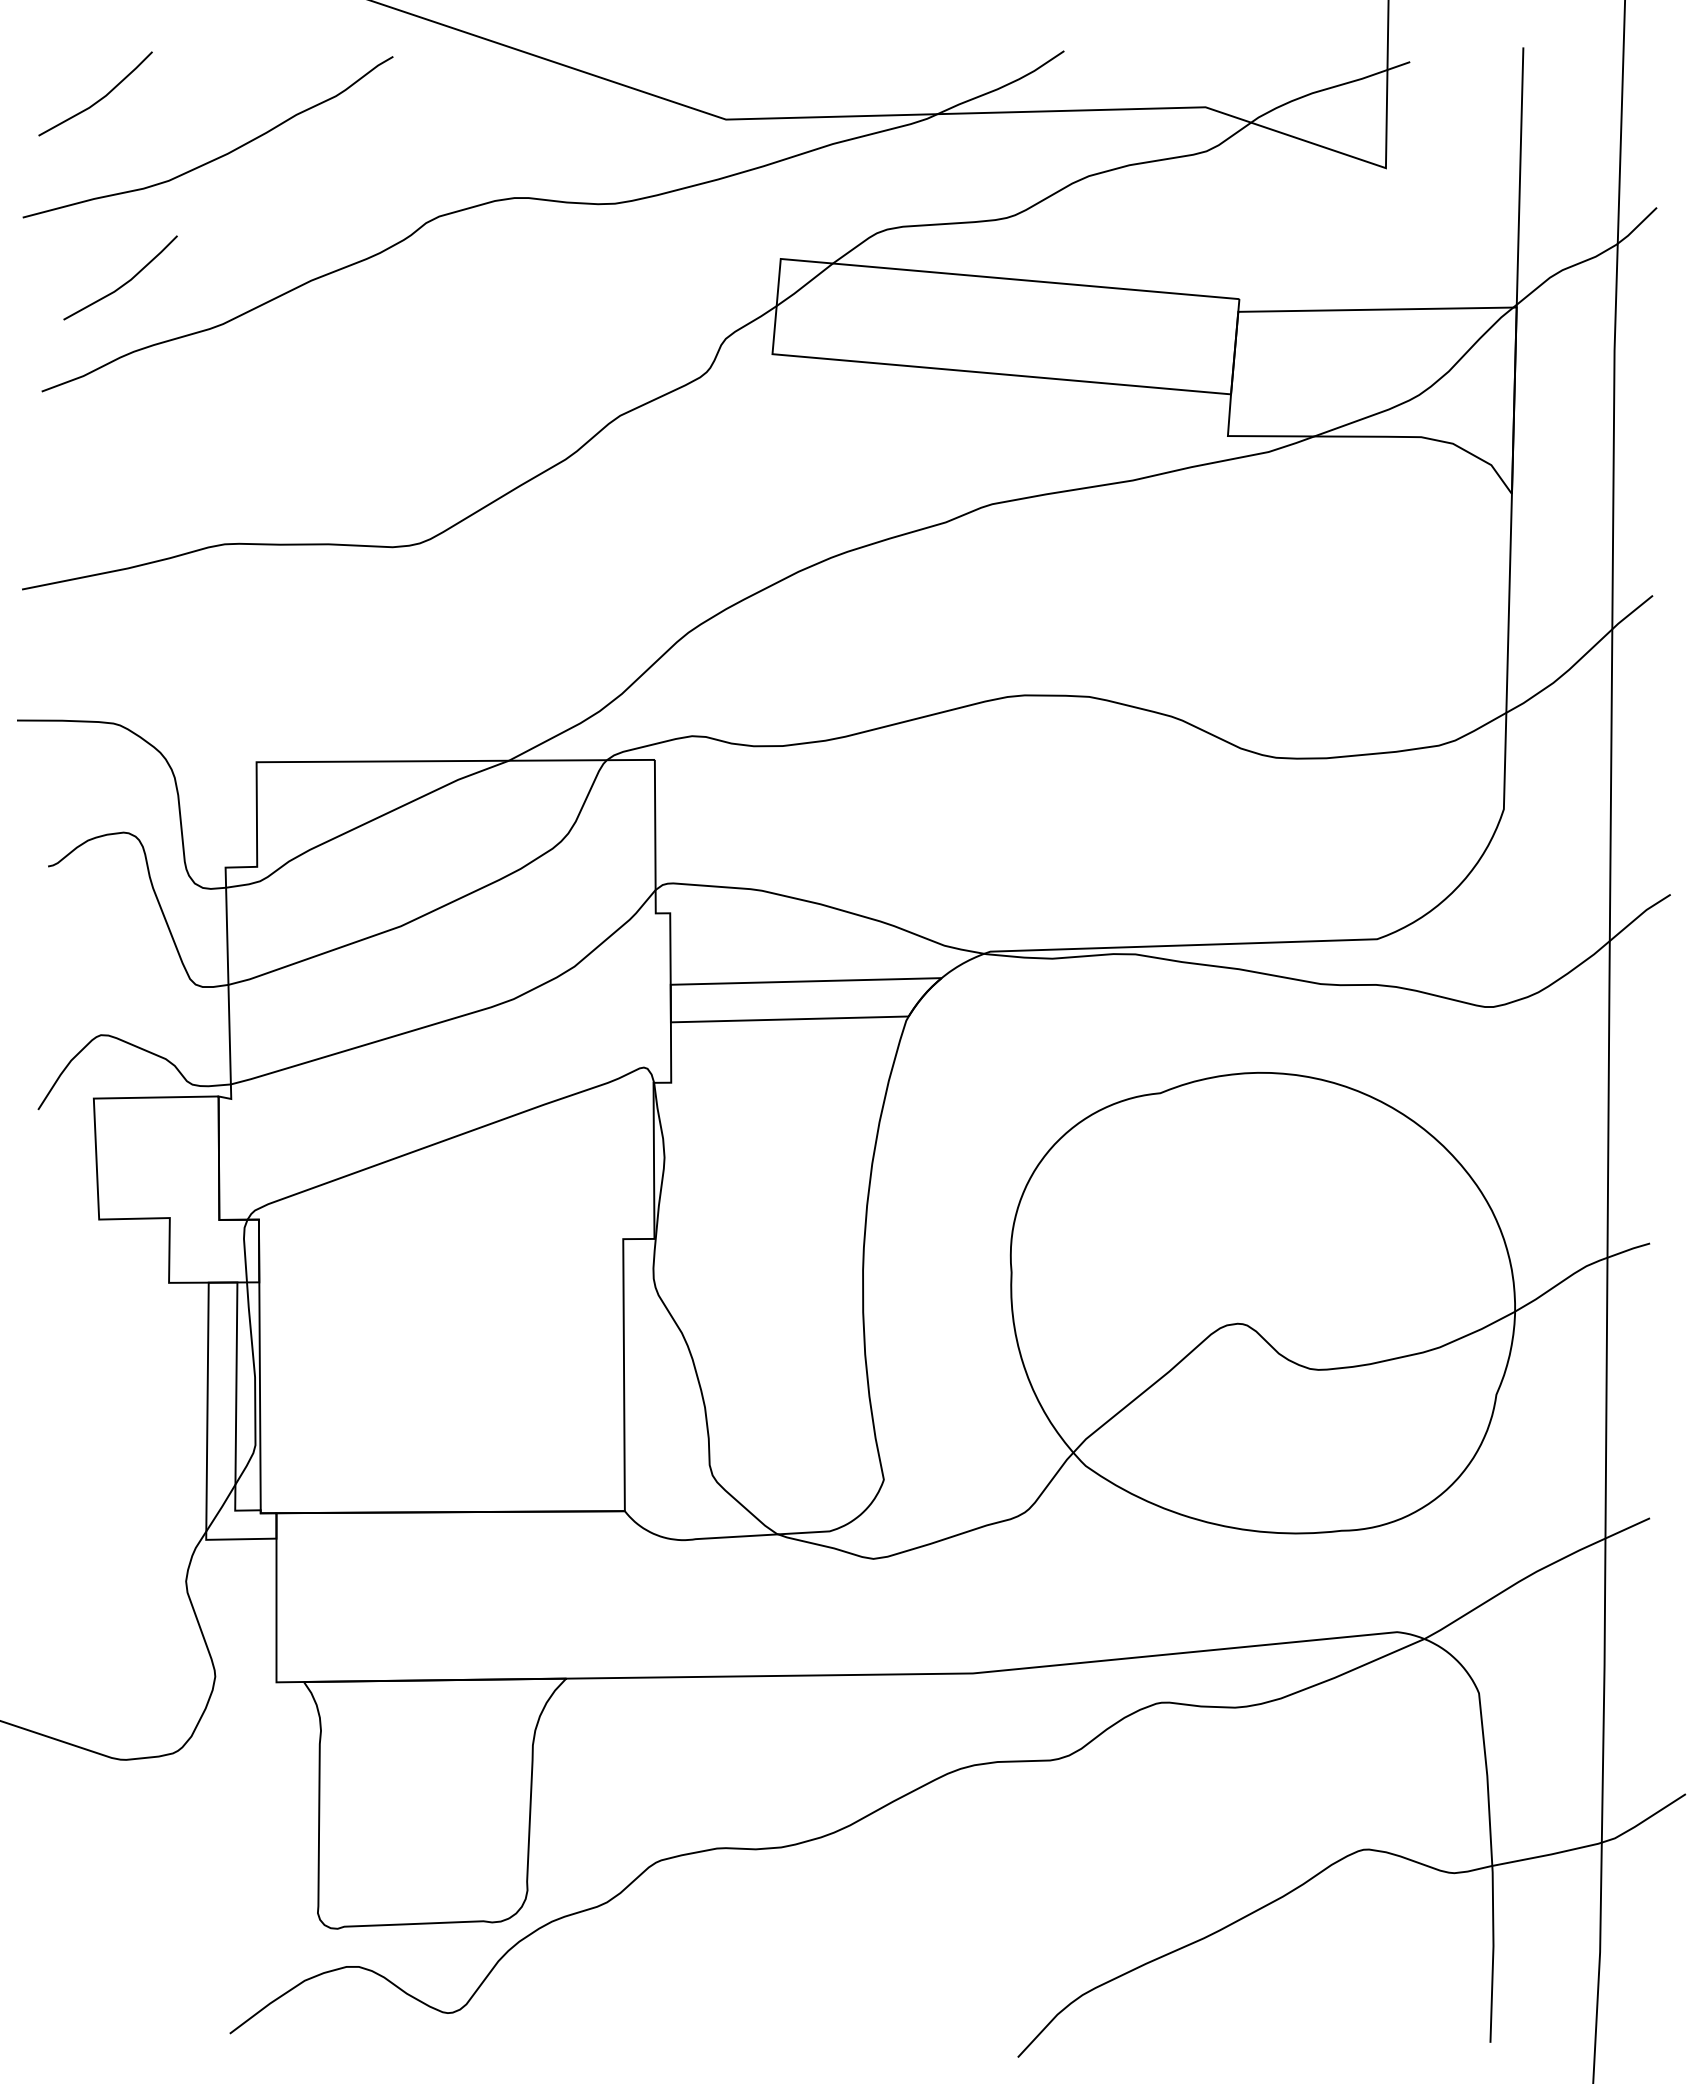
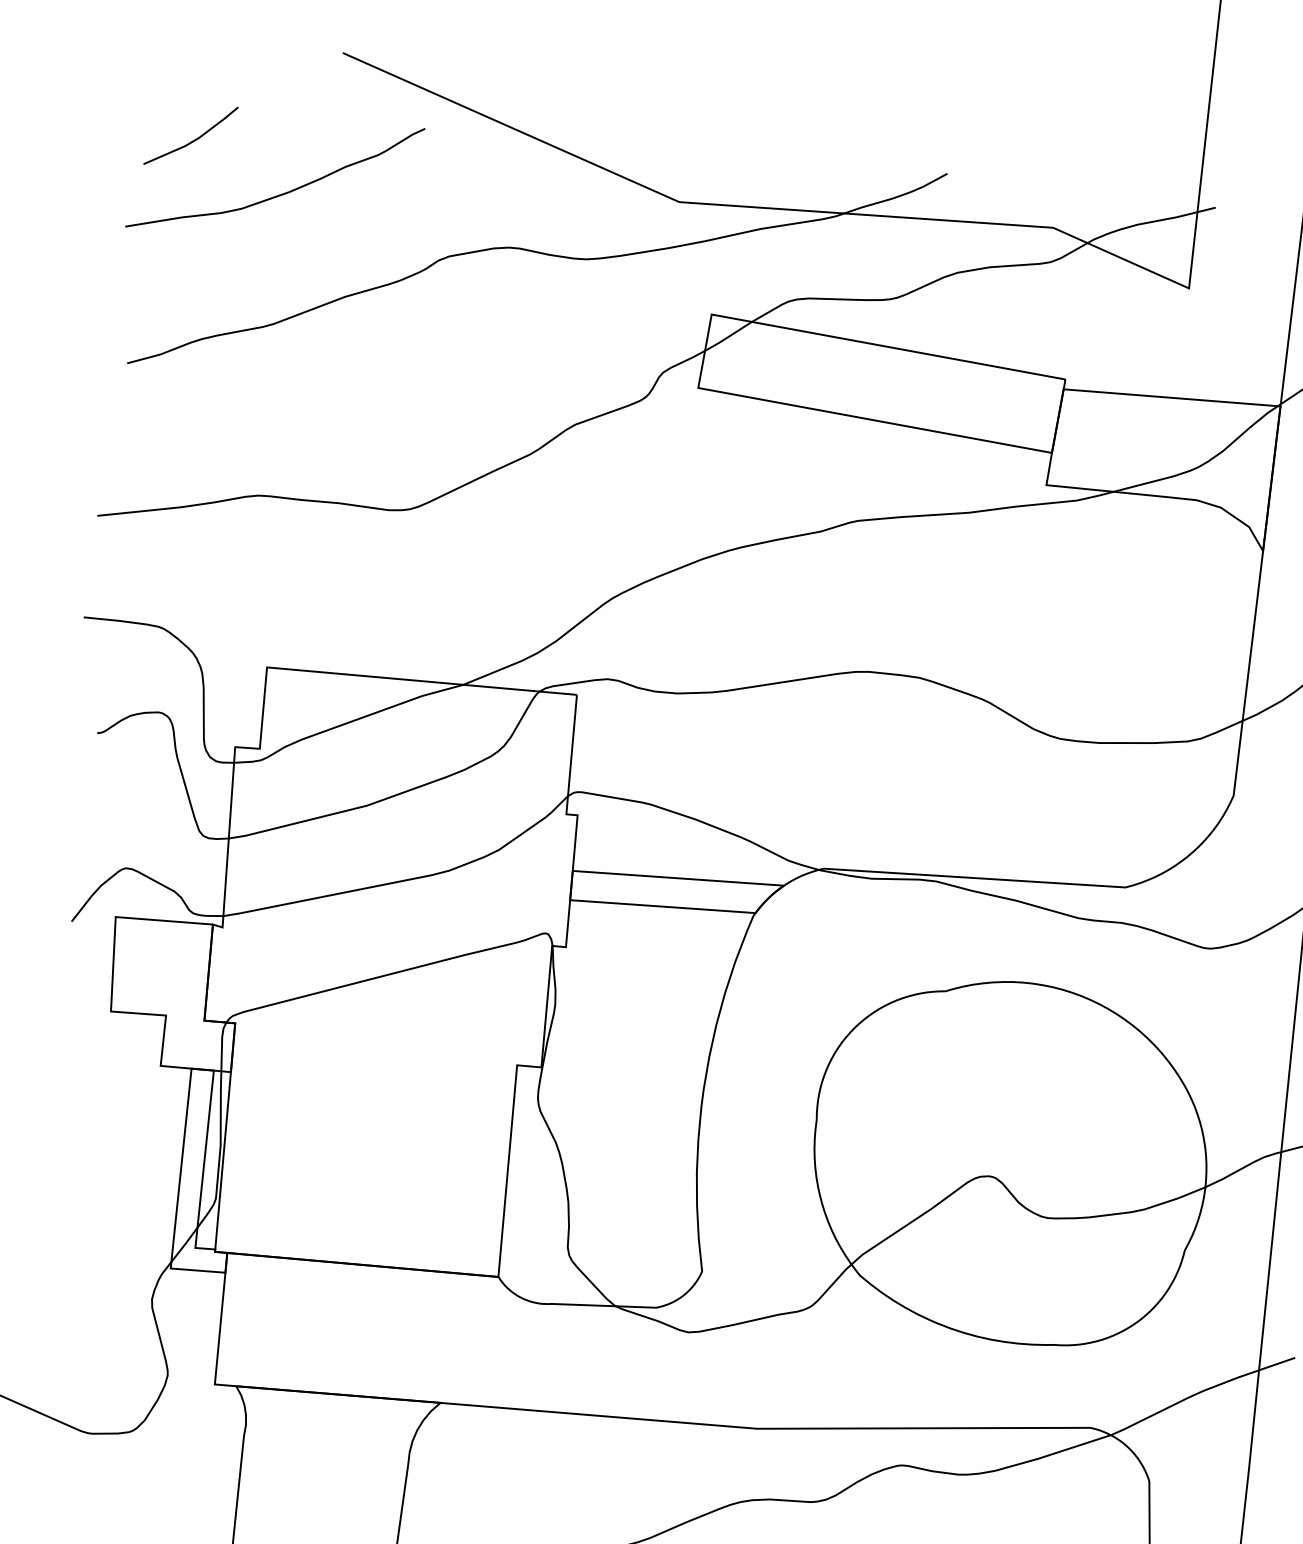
line: (125, 282) -> (200, 284), removed

